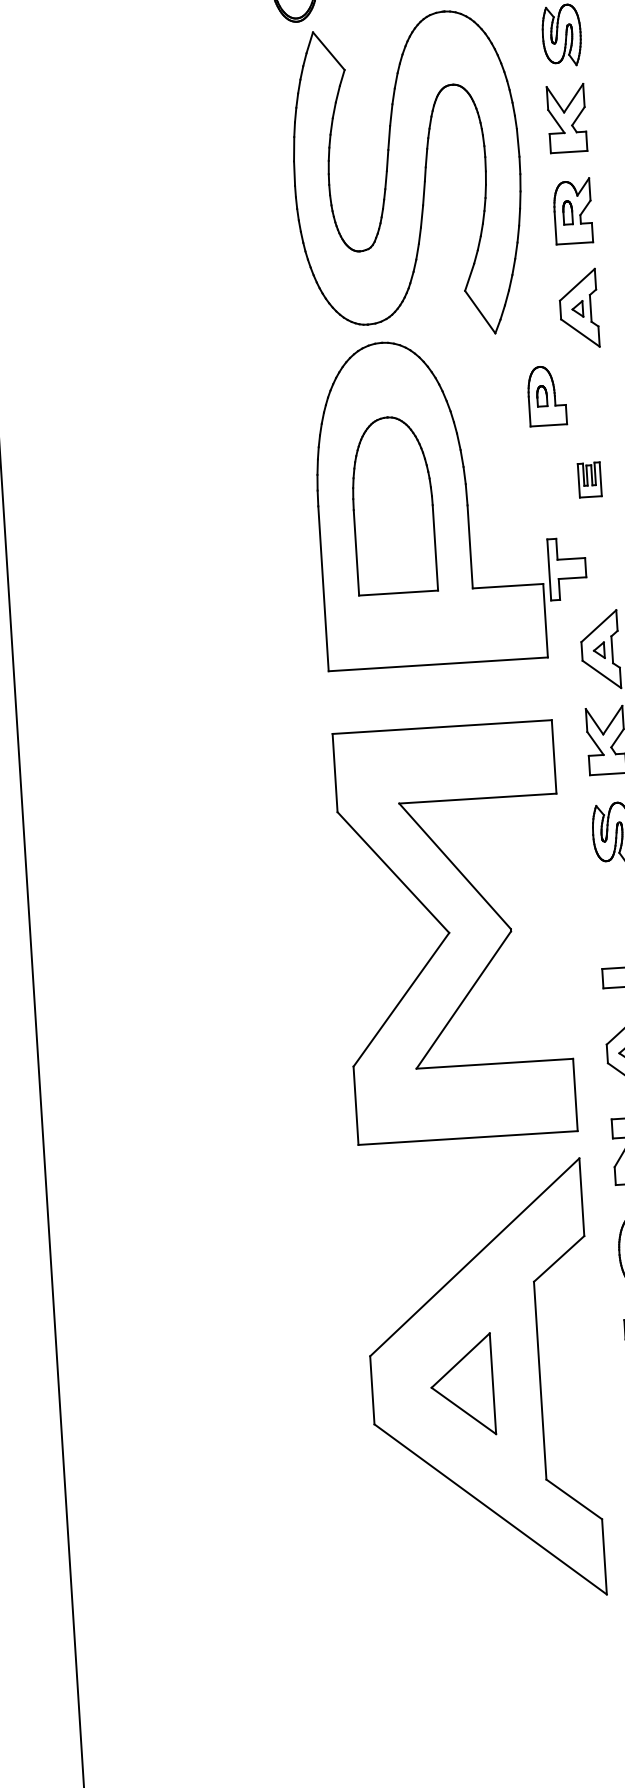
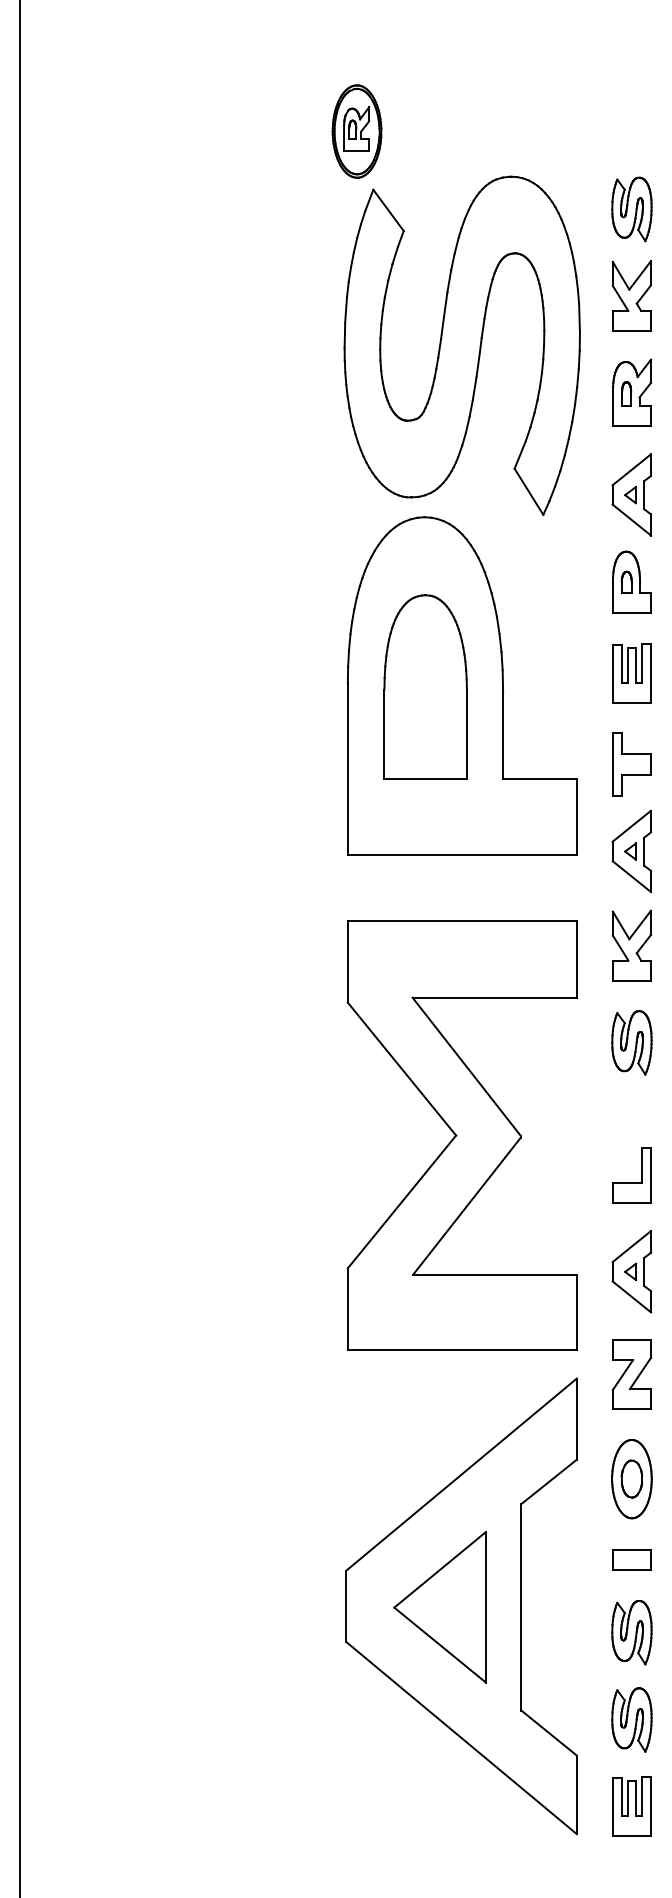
part: (546, 395) -> (631, 581), moved
part: (589, 479) -> (631, 673), size x1.67
part: (567, 568) -> (631, 764), moved
part: (461, 1385) -> (439, 1607), size x1.43

